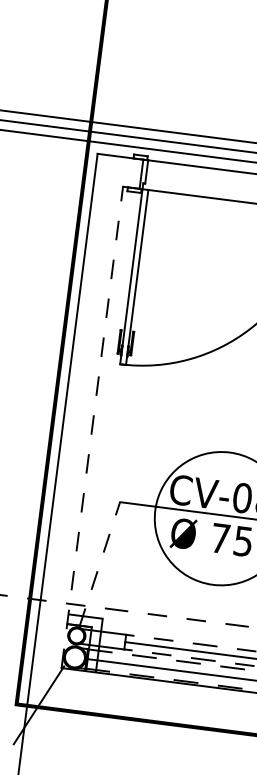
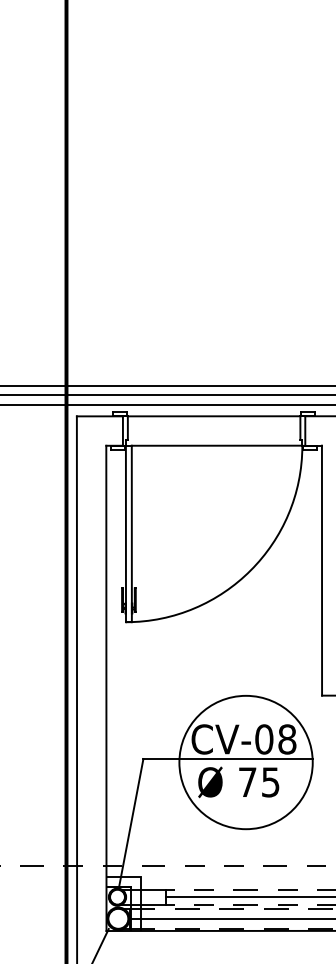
line: (92, 427) -> (106, 688), dashed -> solid
line: (100, 564) -> (131, 823), dashed -> solid

